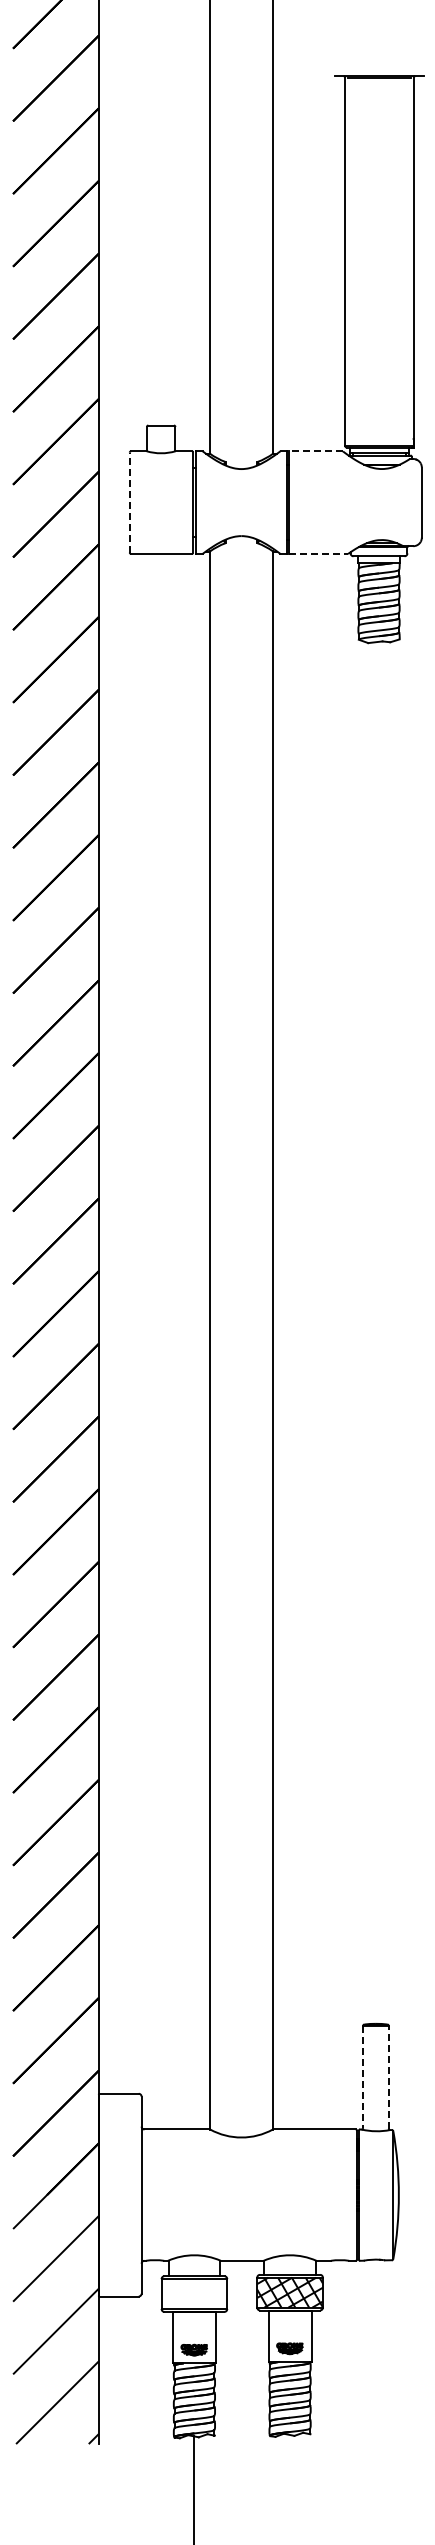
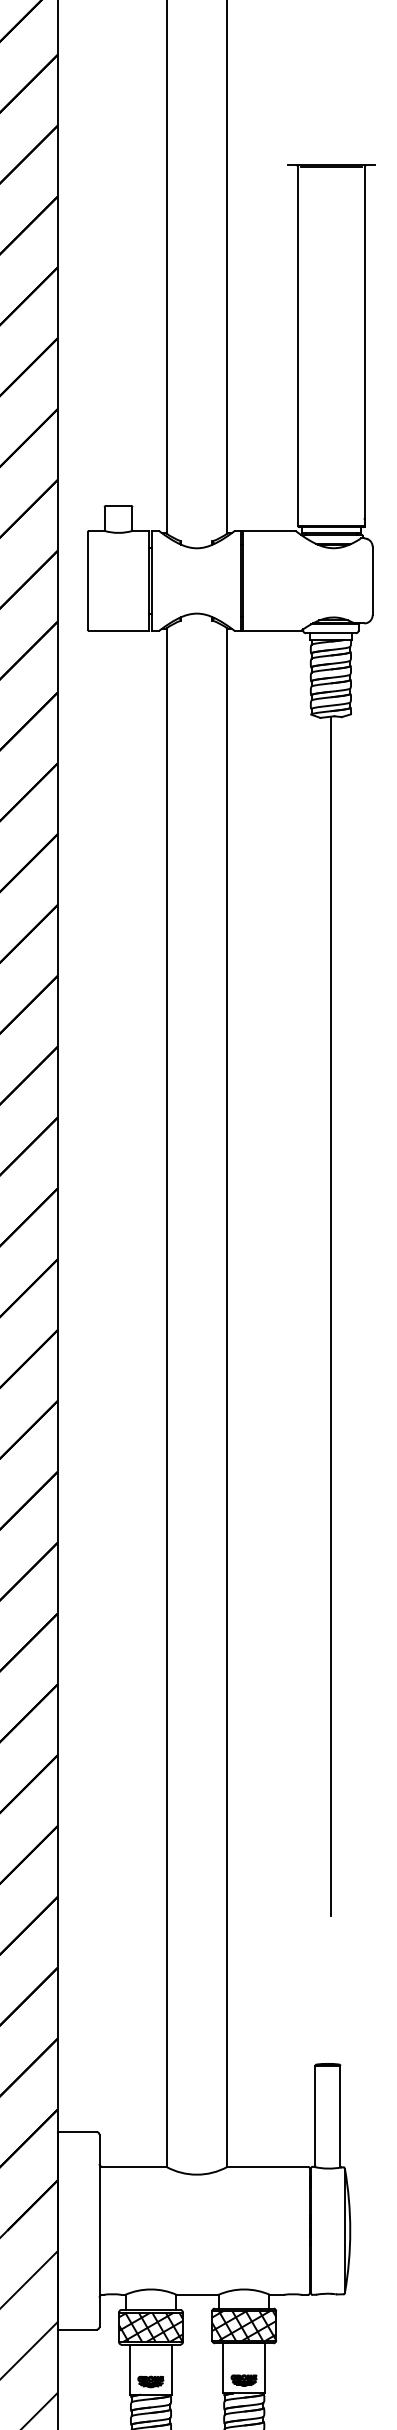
line: (315, 451) -> (269, 531), dashed -> solid
line: (129, 502) -> (87, 580), dashed -> solid
line: (319, 554) -> (272, 631), dashed -> solid
line: (379, 1256) -> (331, 1315), added
line: (388, 2076) -> (340, 2115), dashed -> solid
line: (363, 2077) -> (315, 2116), dashed -> solid
hatch: (194, 2294) -> (151, 2327), added

